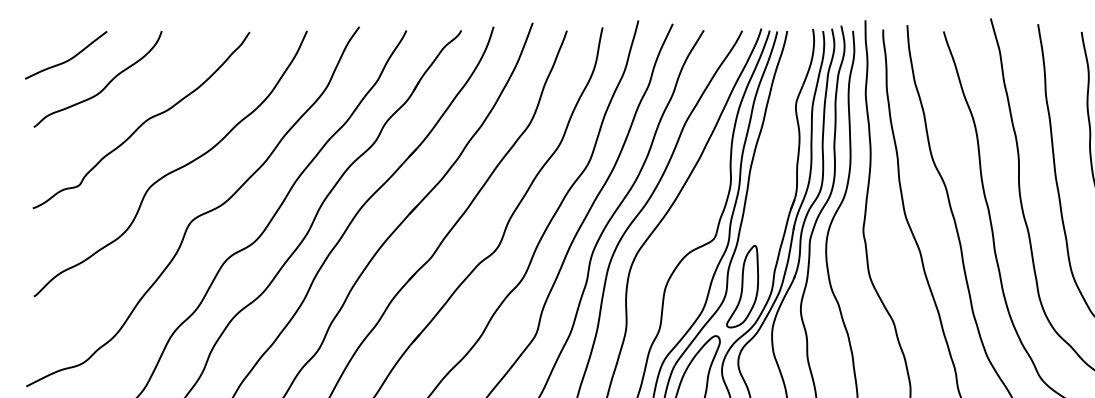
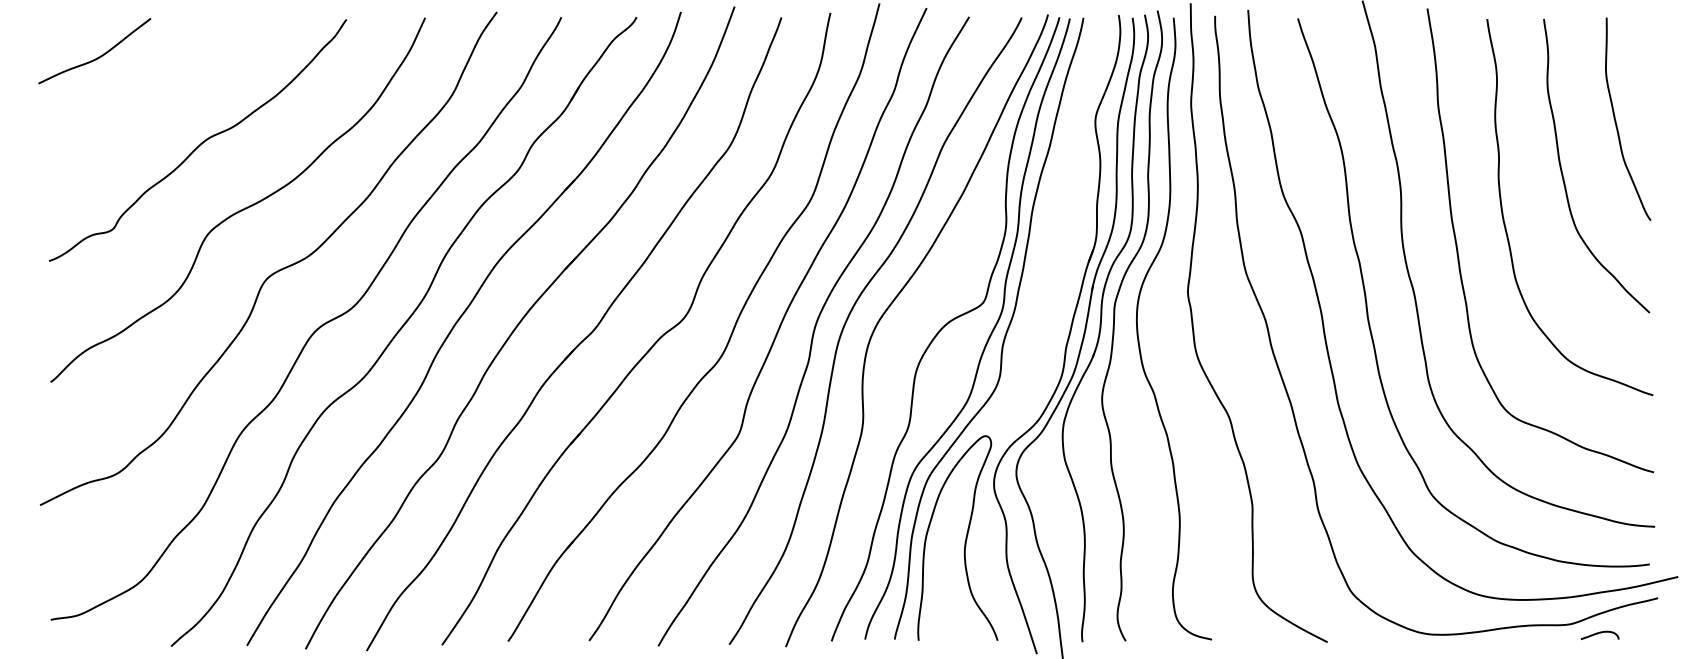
curve: (105, 86) -> (148, 93), removed
part: (742, 286) -> (1022, 368), removed

